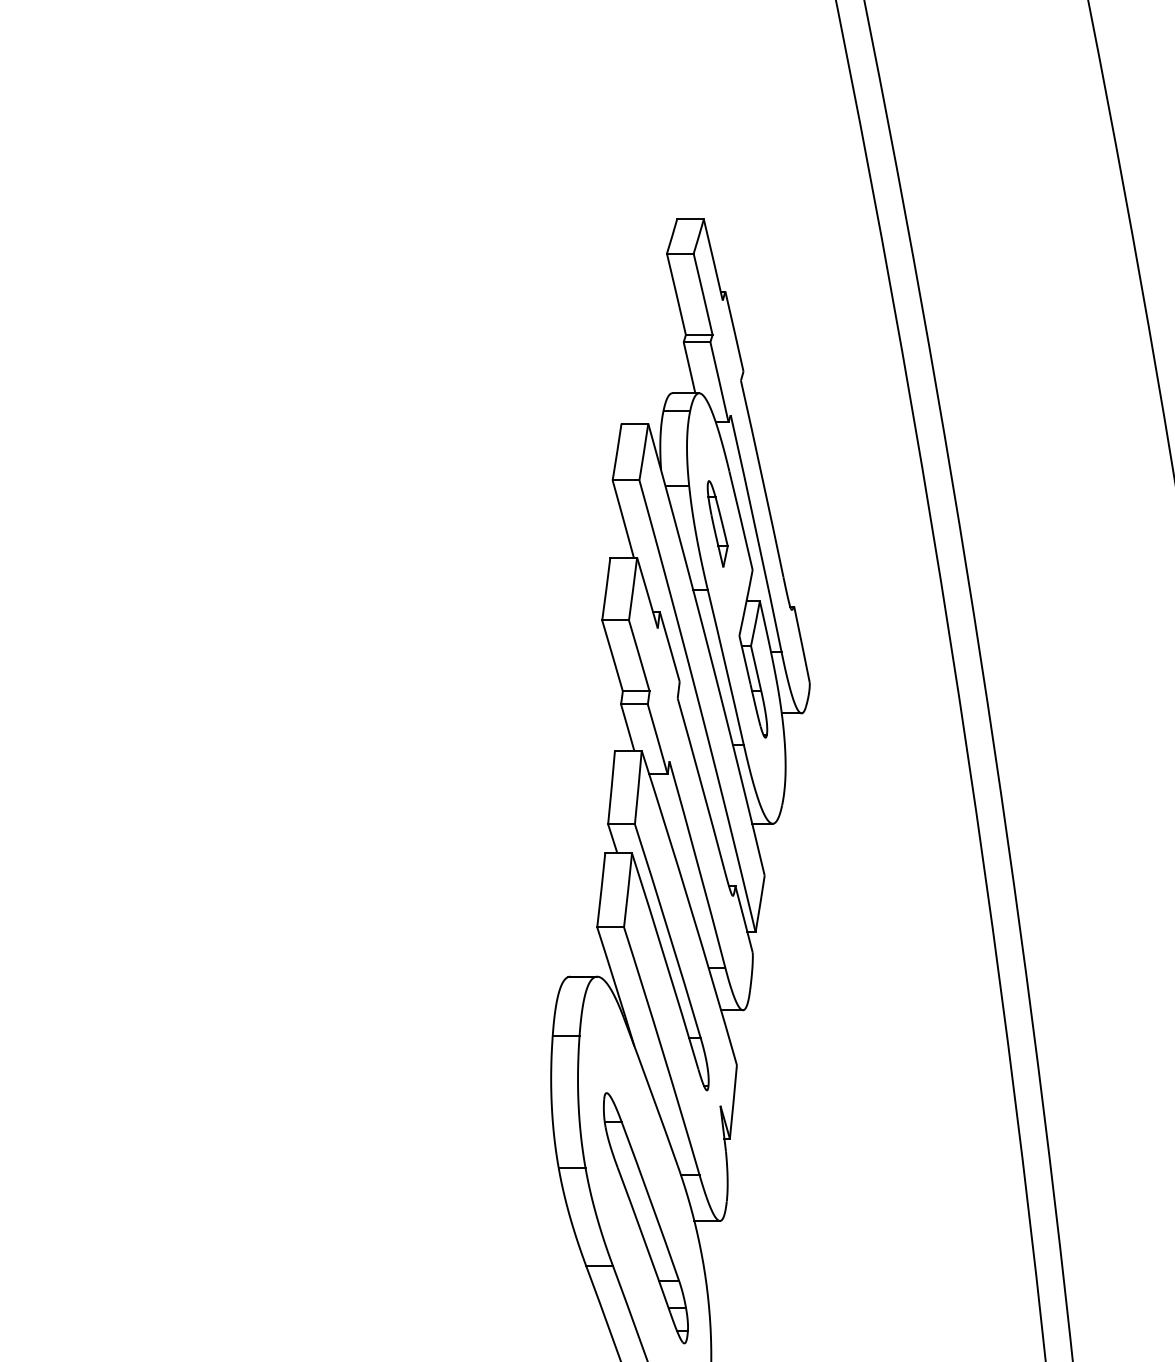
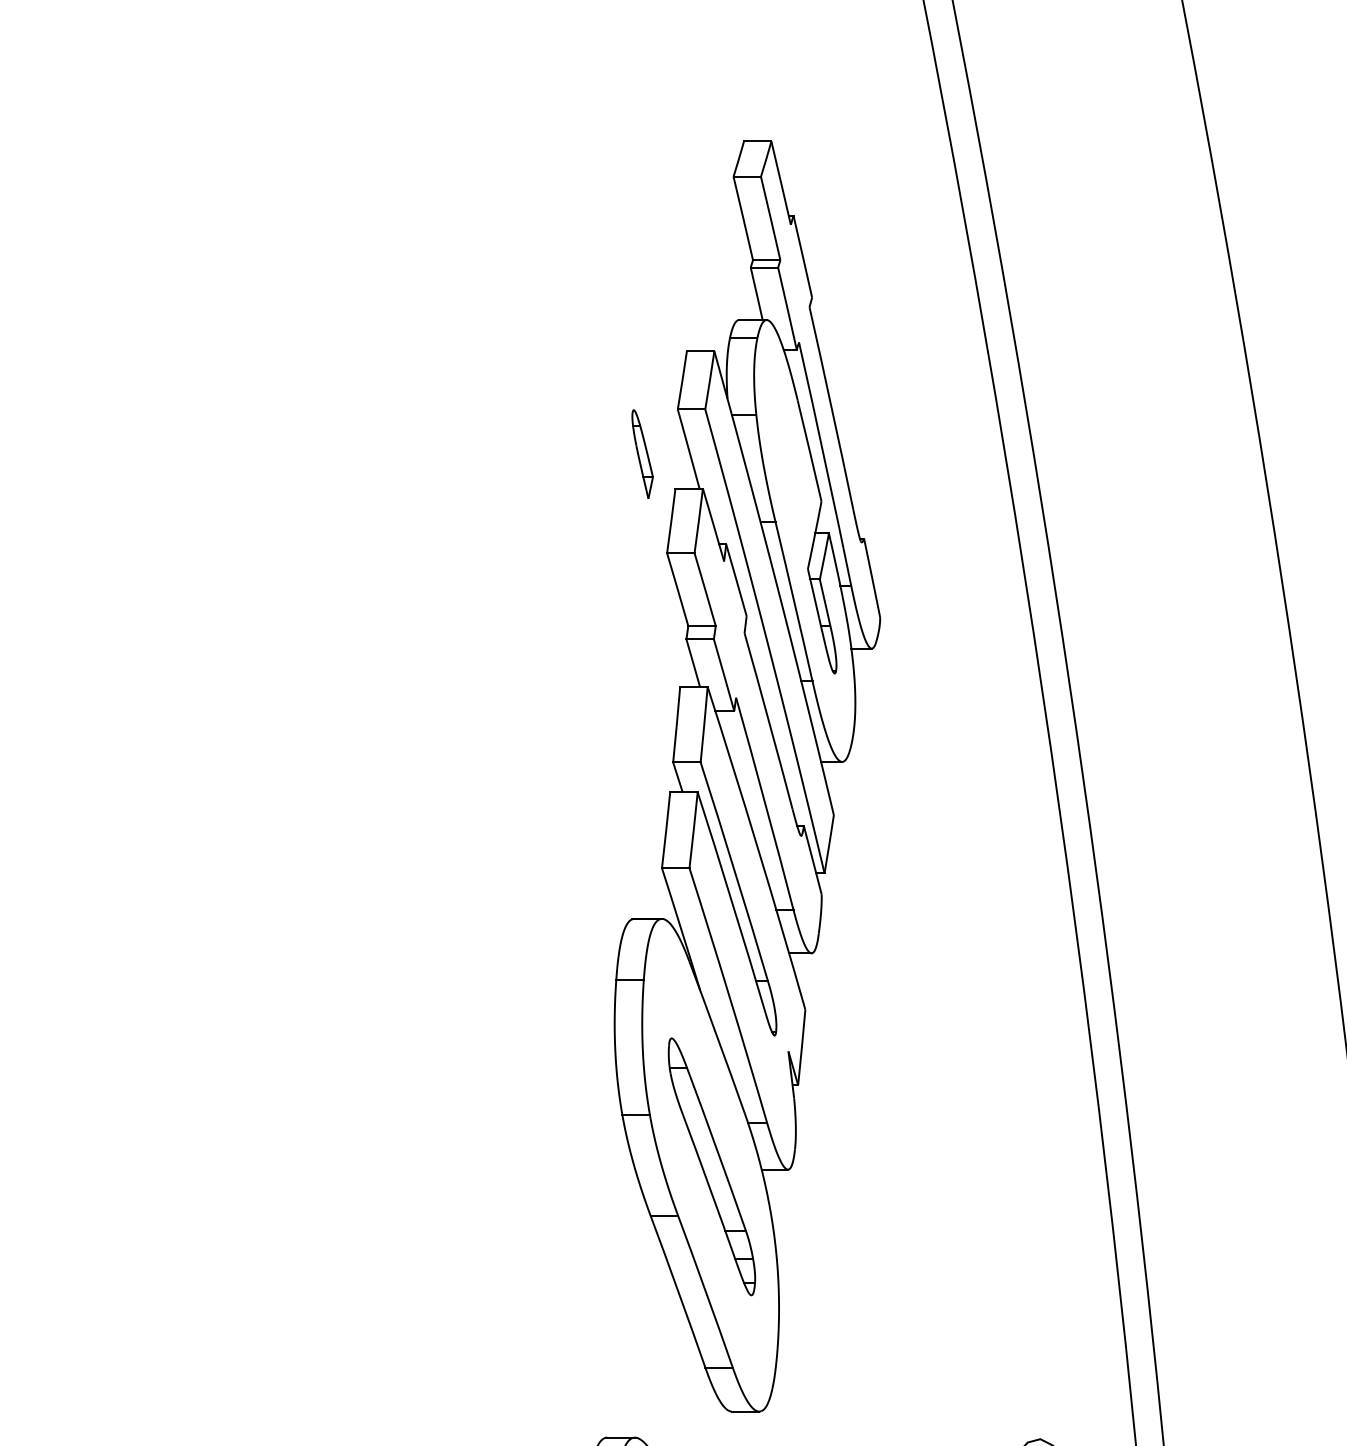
part: (717, 523) -> (642, 453), moved

